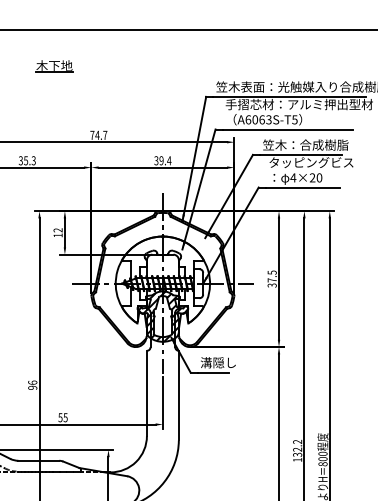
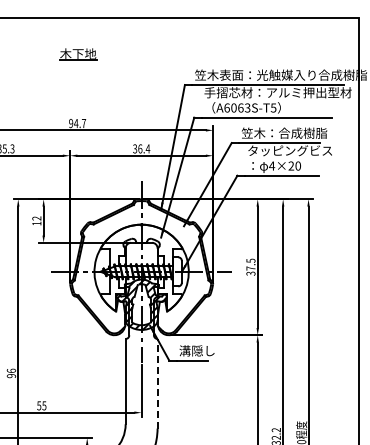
part: (54, 66) -> (78, 54), moved
text: (92, 134) -> (71, 122), 74.7 -> 94.7
text: (161, 160) -> (140, 148), 39.4 -> 36.4
line: (178, 395) -> (157, 383), solid -> dashed

